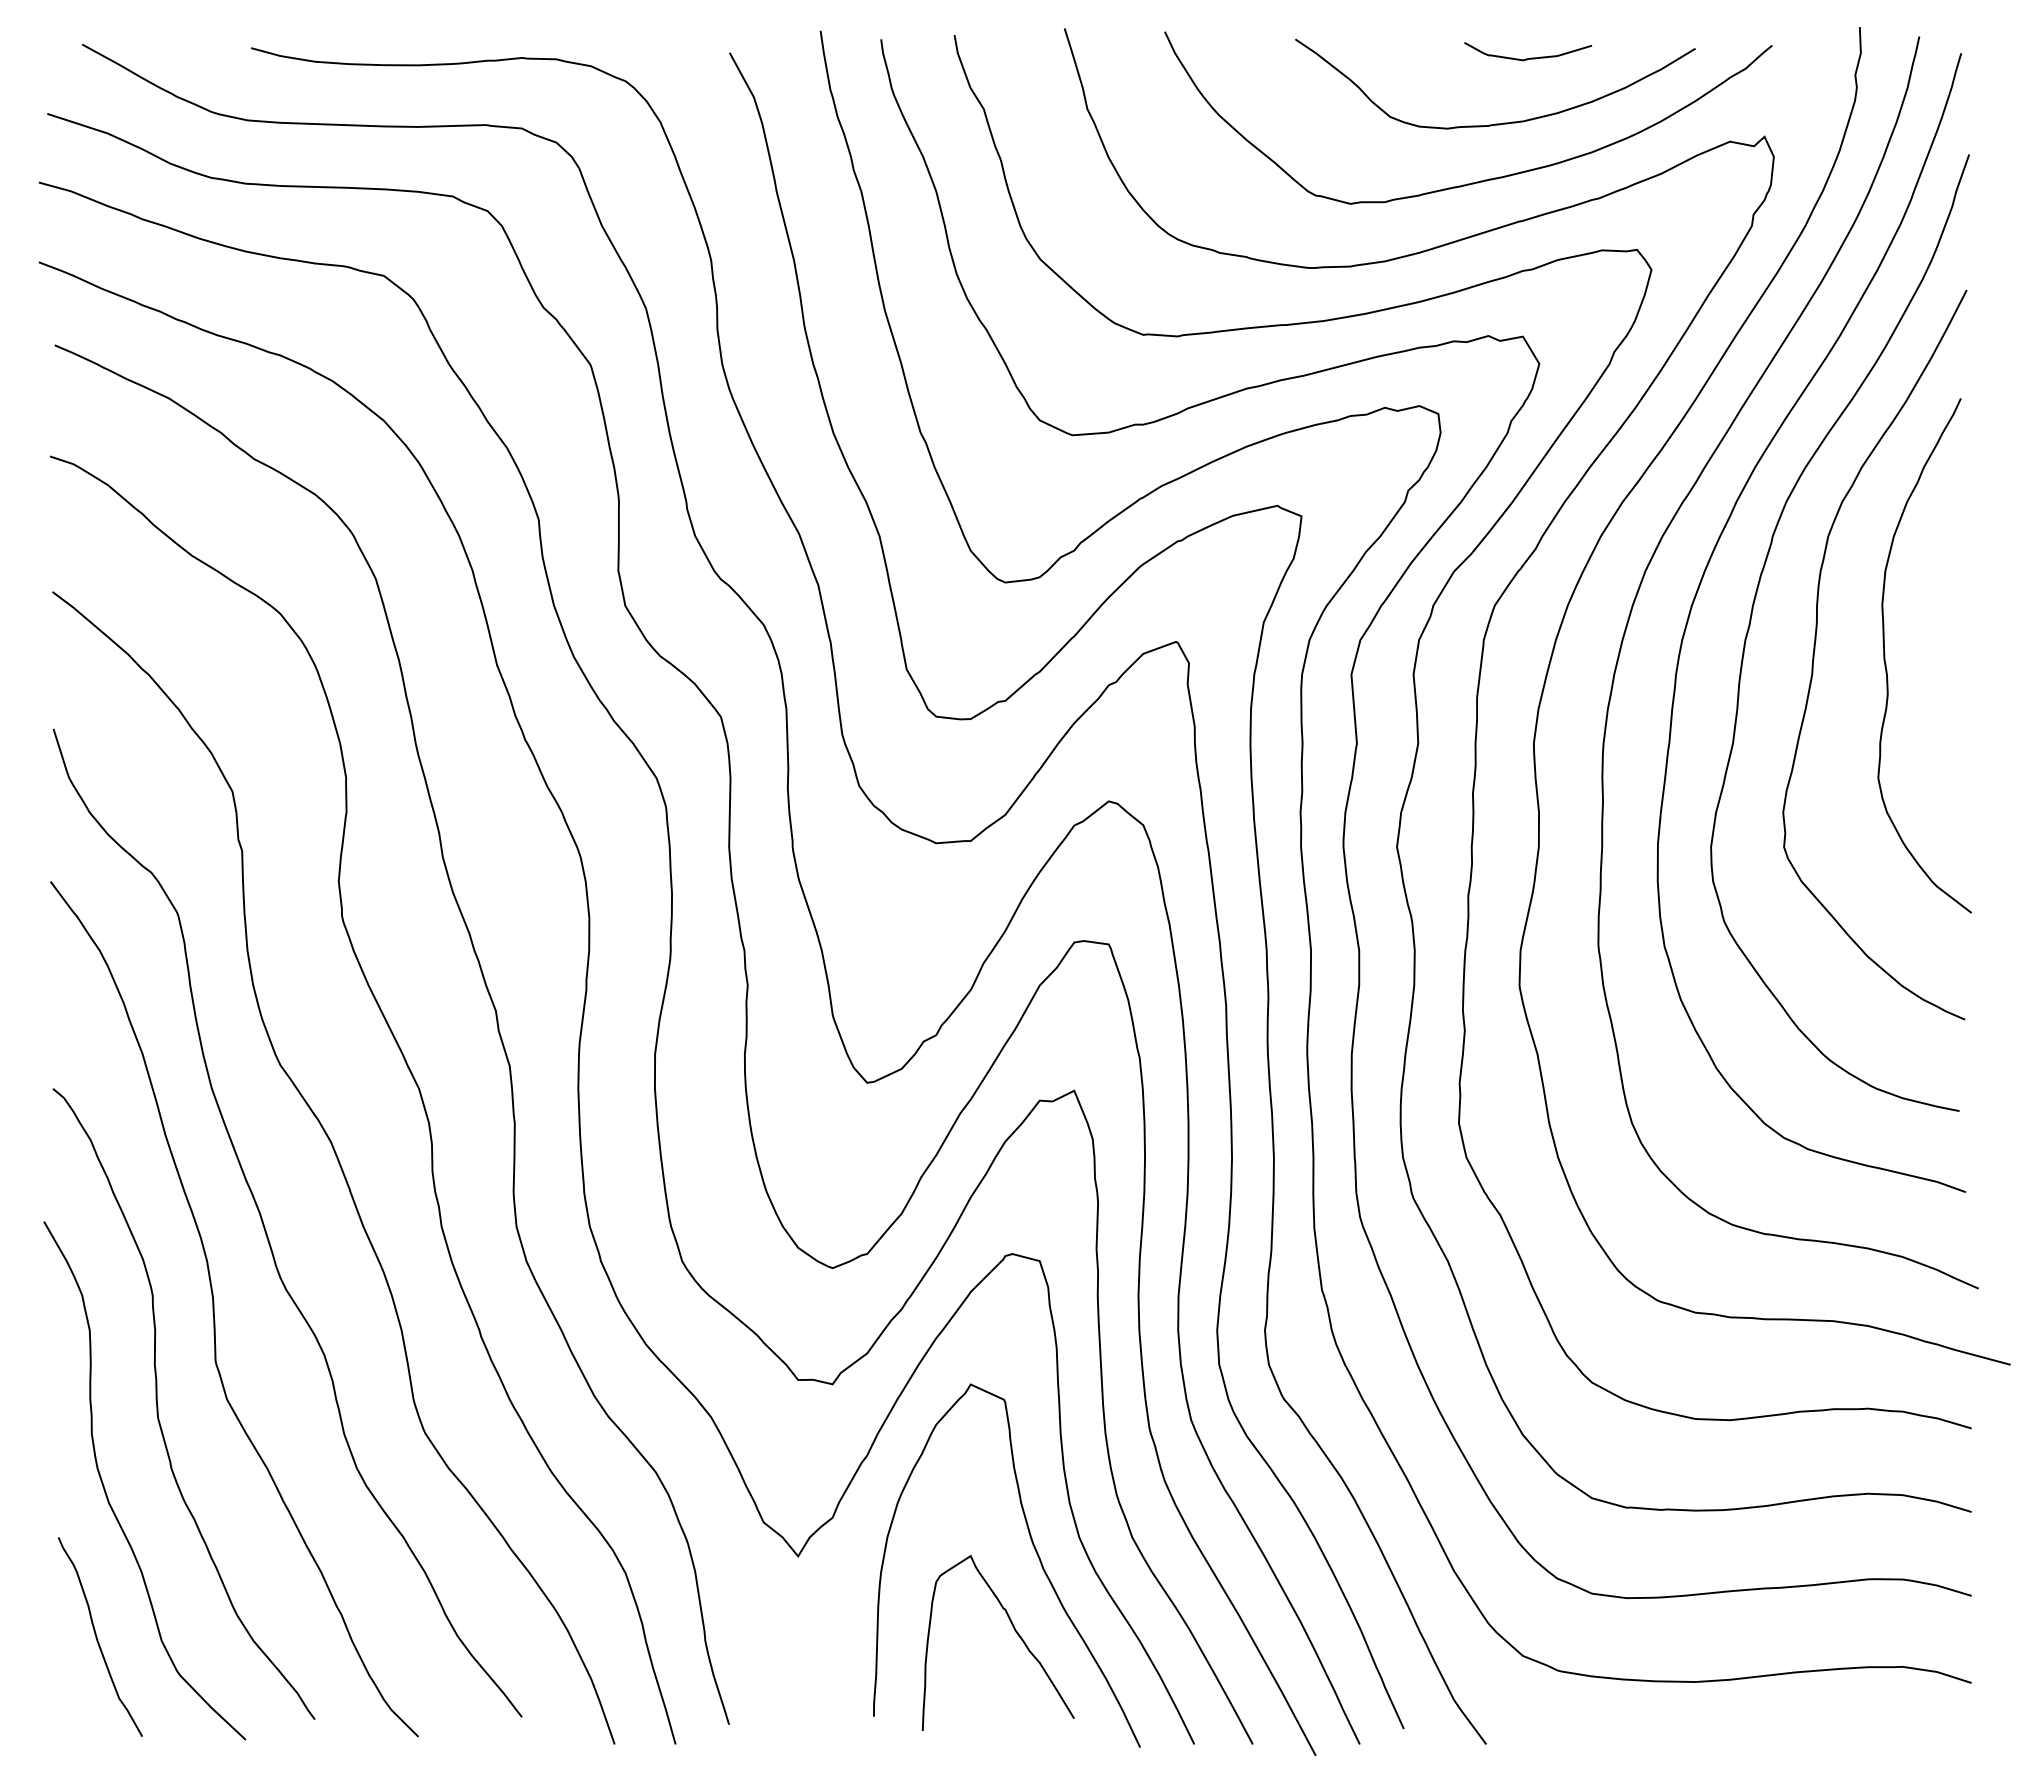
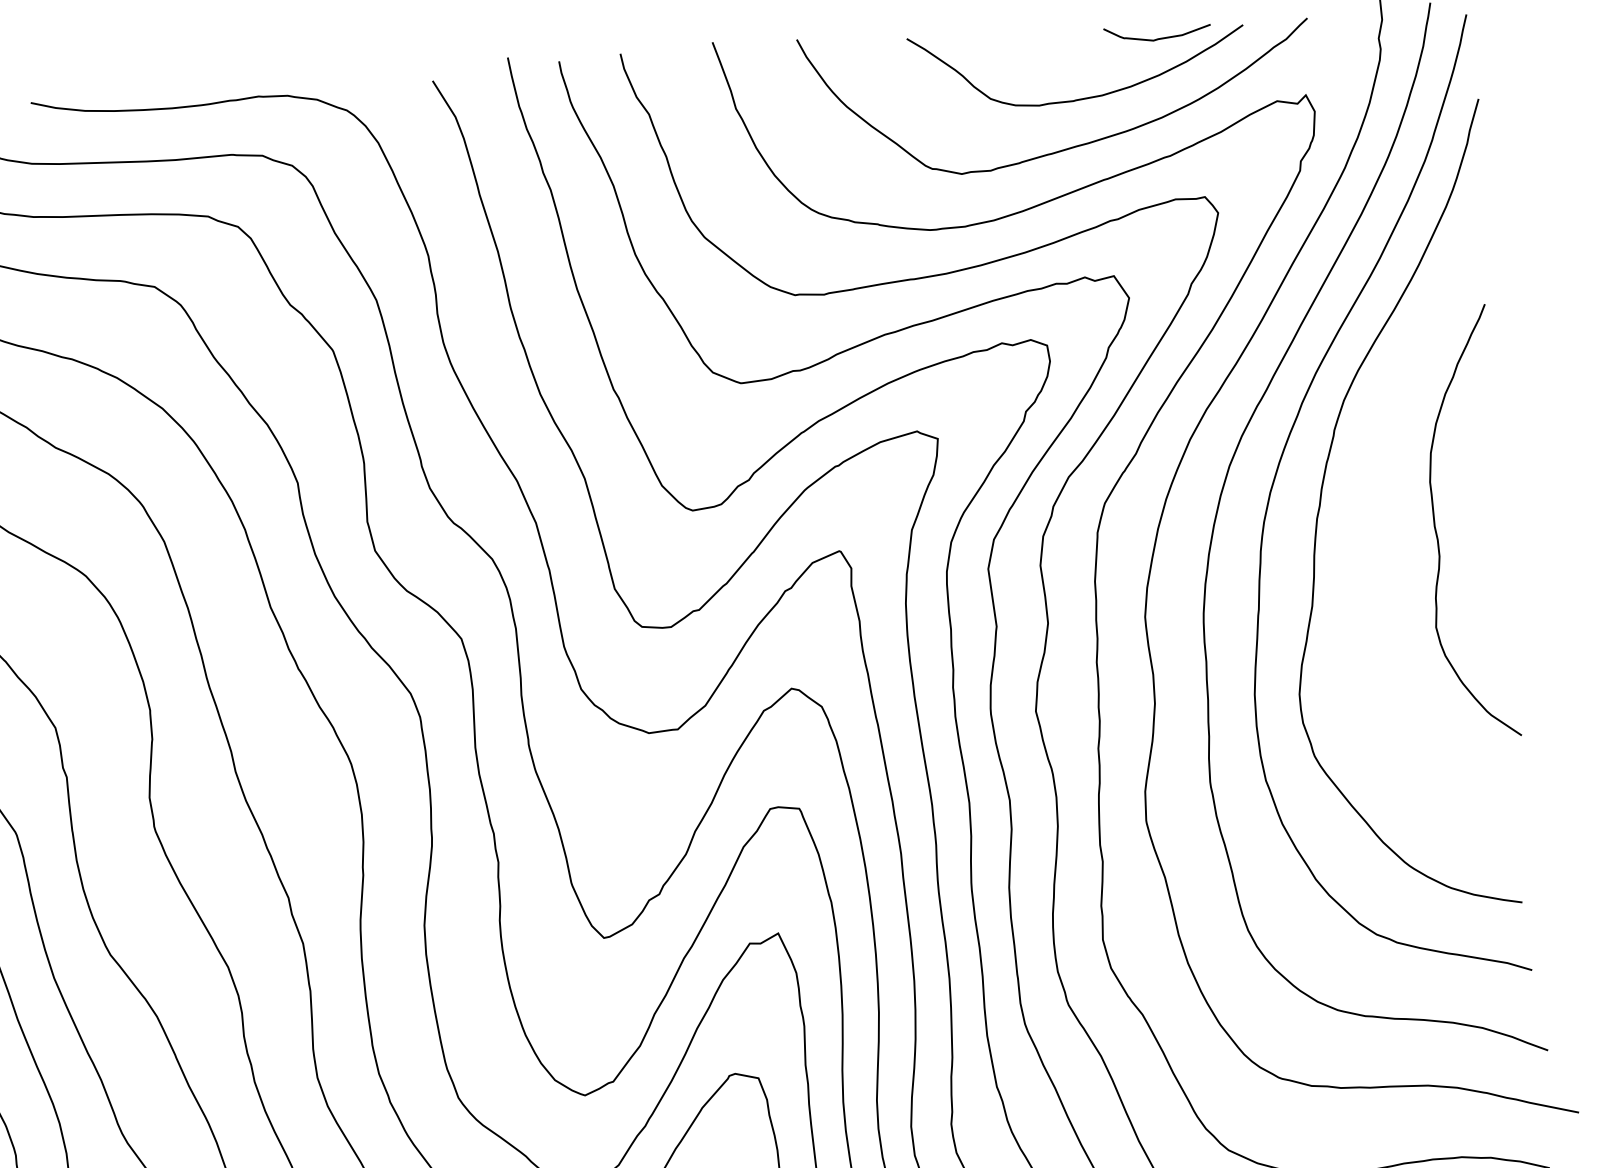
curve: (1530, 57) -> (1159, 37), moved
curve: (1815, 650) -> (1376, 523), removed

